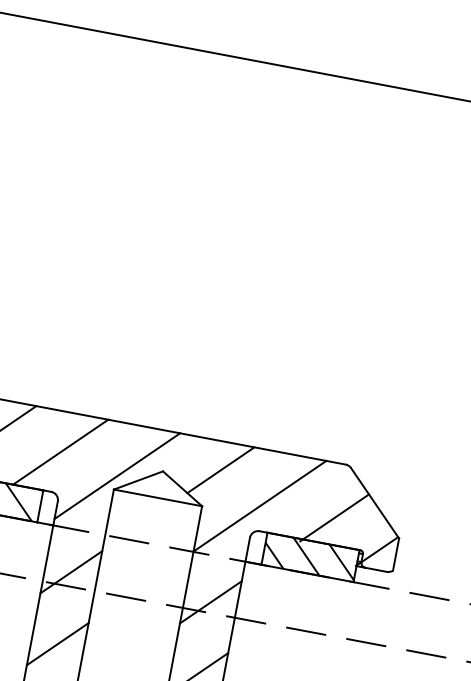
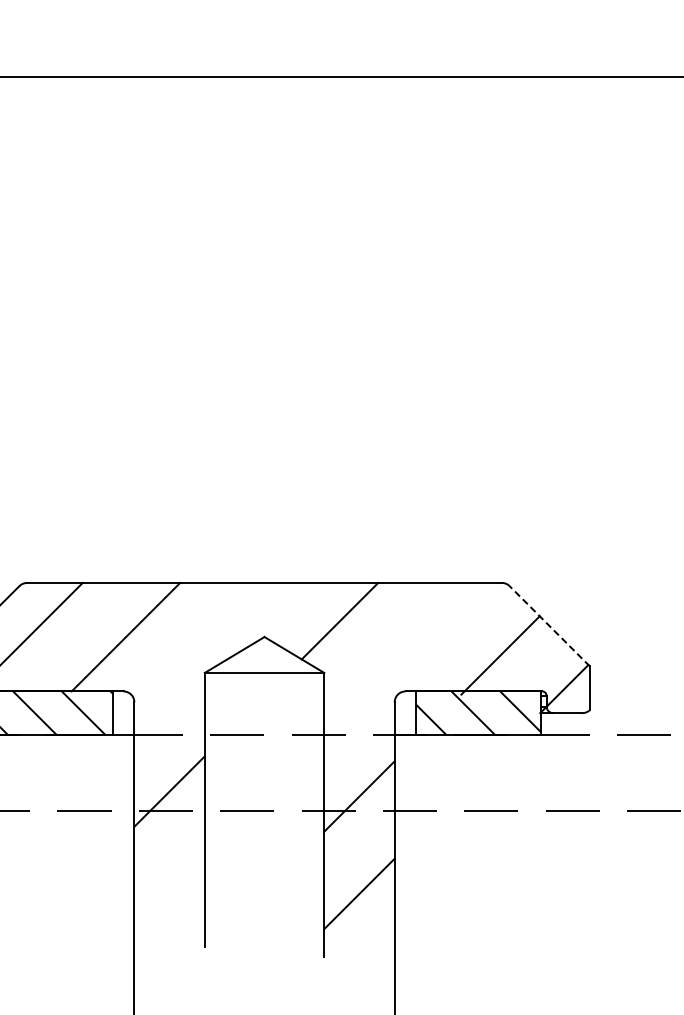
line: (117, 476) -> (205, 654), removed
line: (374, 503) -> (549, 626), solid -> dashed
line: (259, 506) -> (399, 658), removed
line: (57, 643) -> (169, 888), removed

